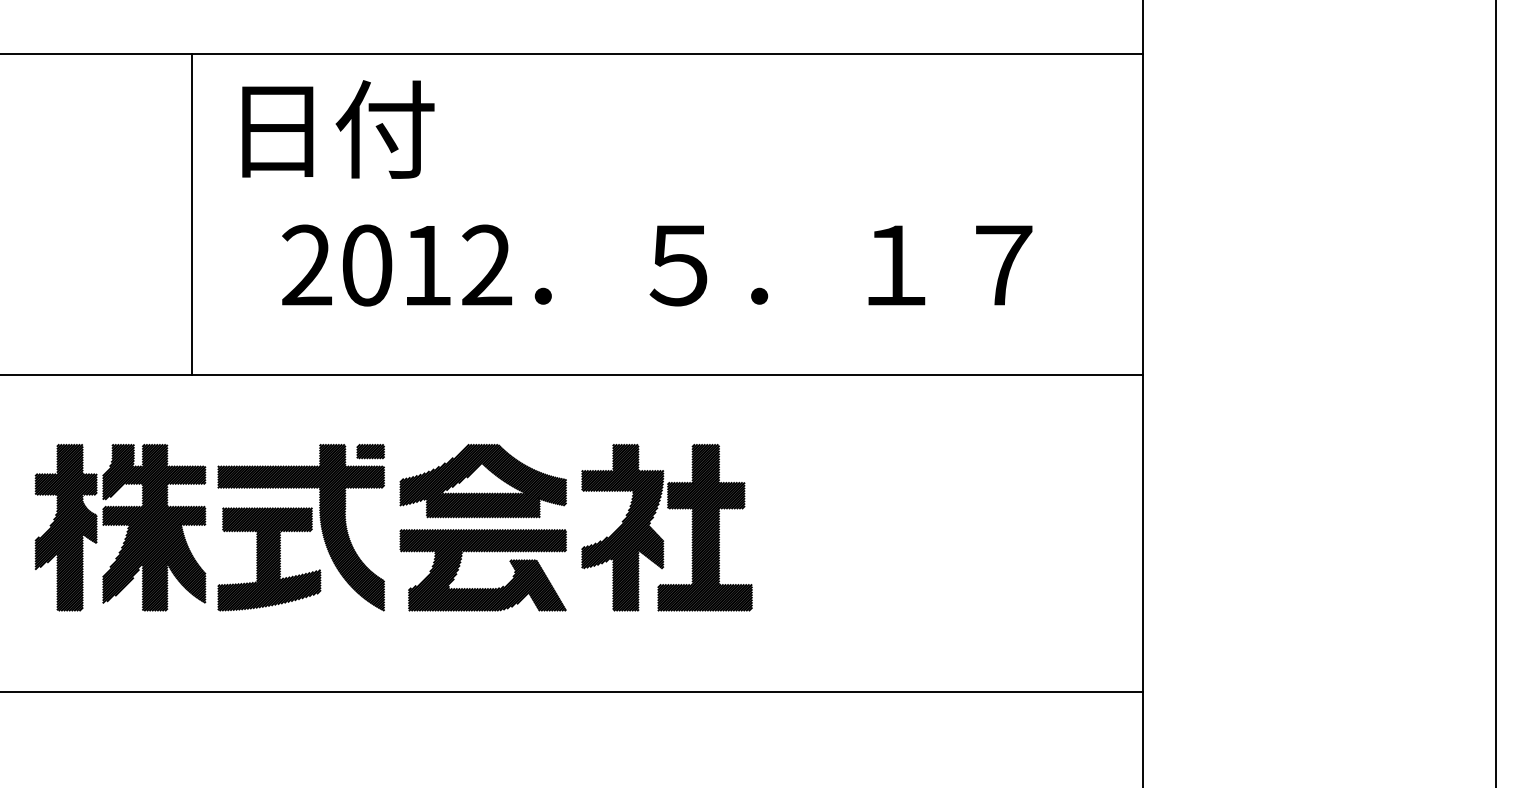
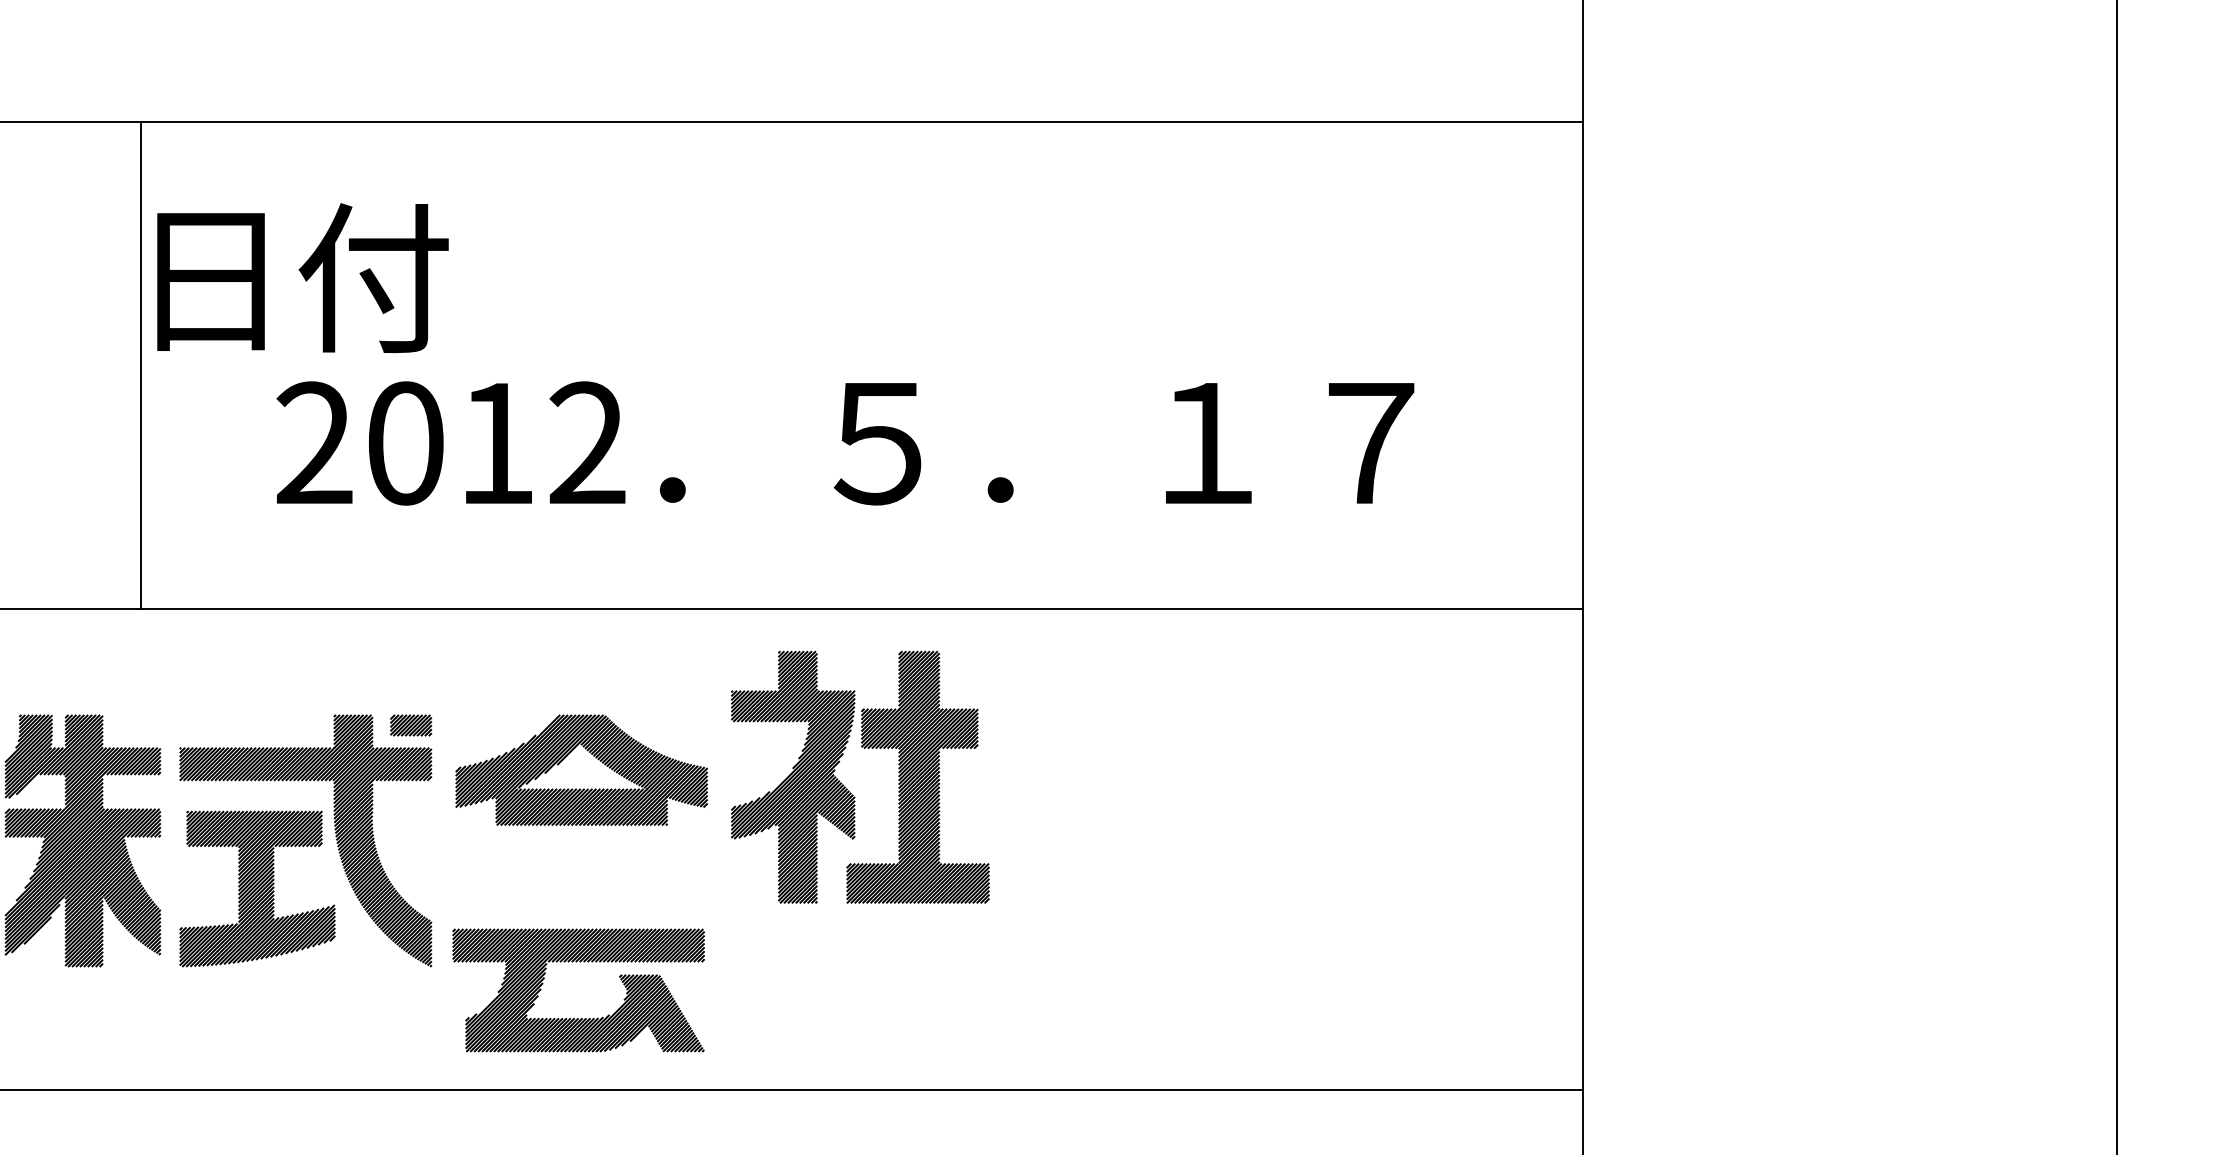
text: (338, 129) -> (303, 278), moved
part: (658, 534) -> (847, 787), moved
part: (482, 588) -> (577, 1018), moved

